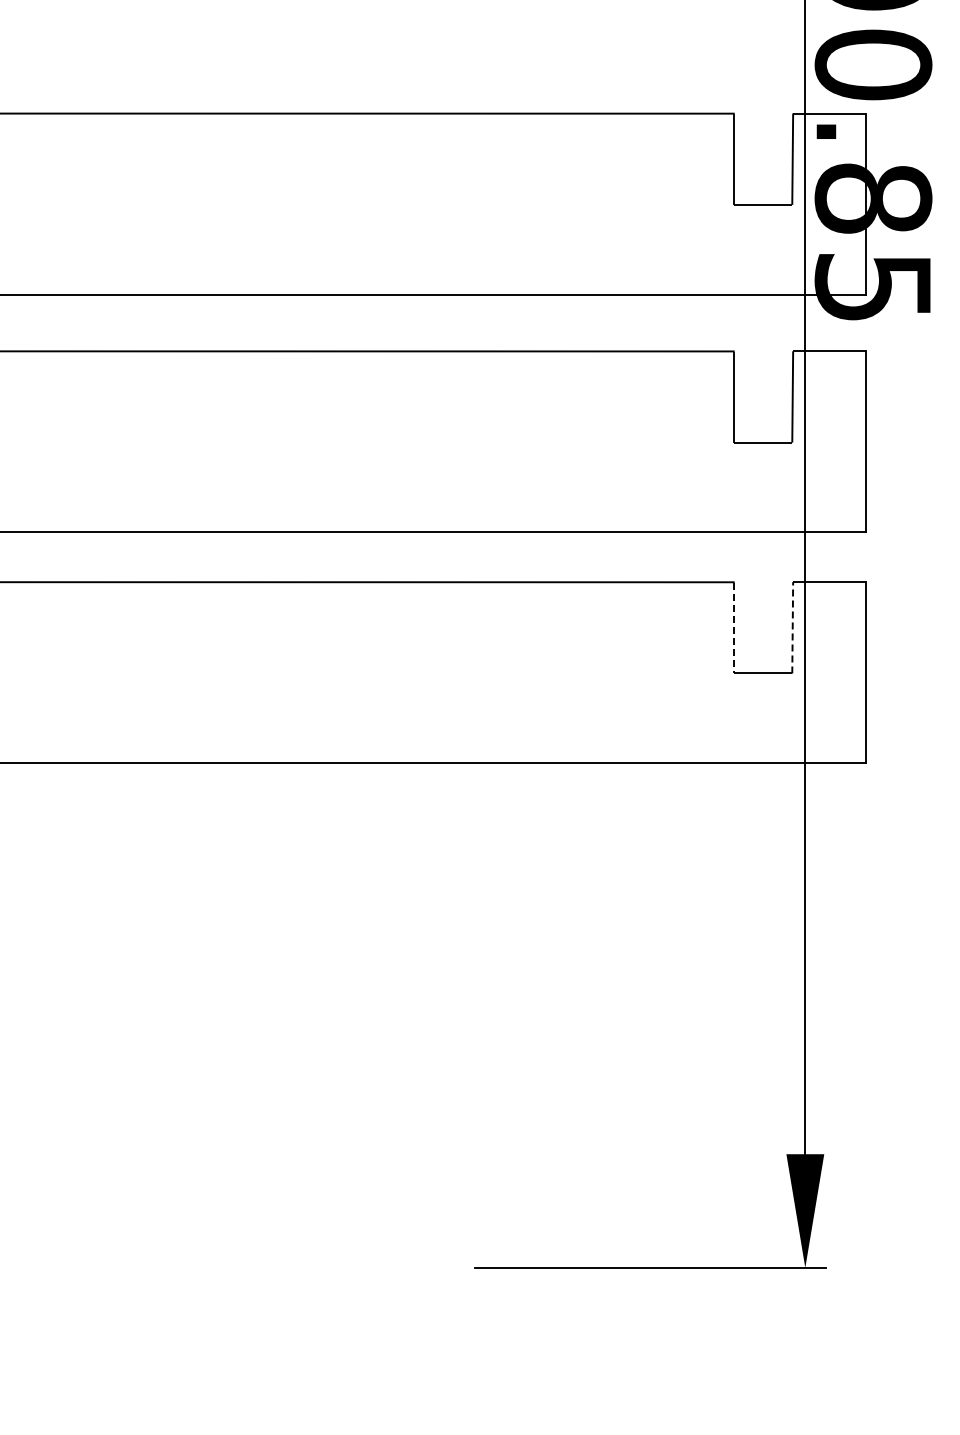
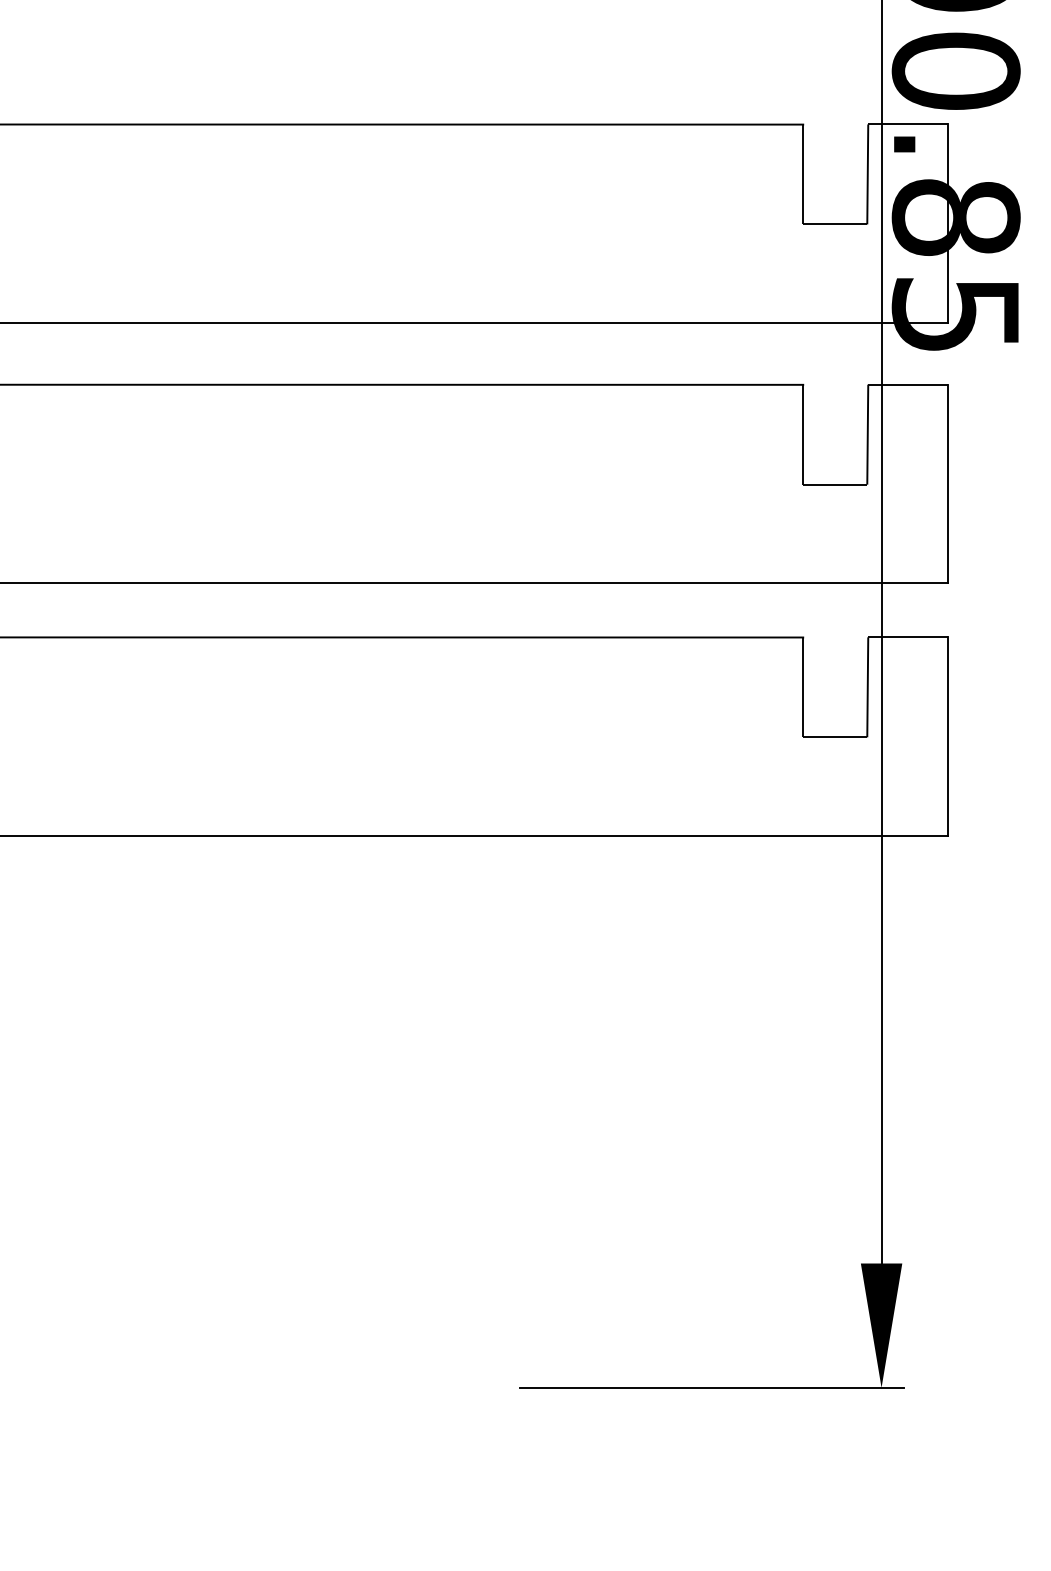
line: (792, 627) -> (867, 686), dashed -> solid
line: (733, 628) -> (802, 688), dashed -> solid

